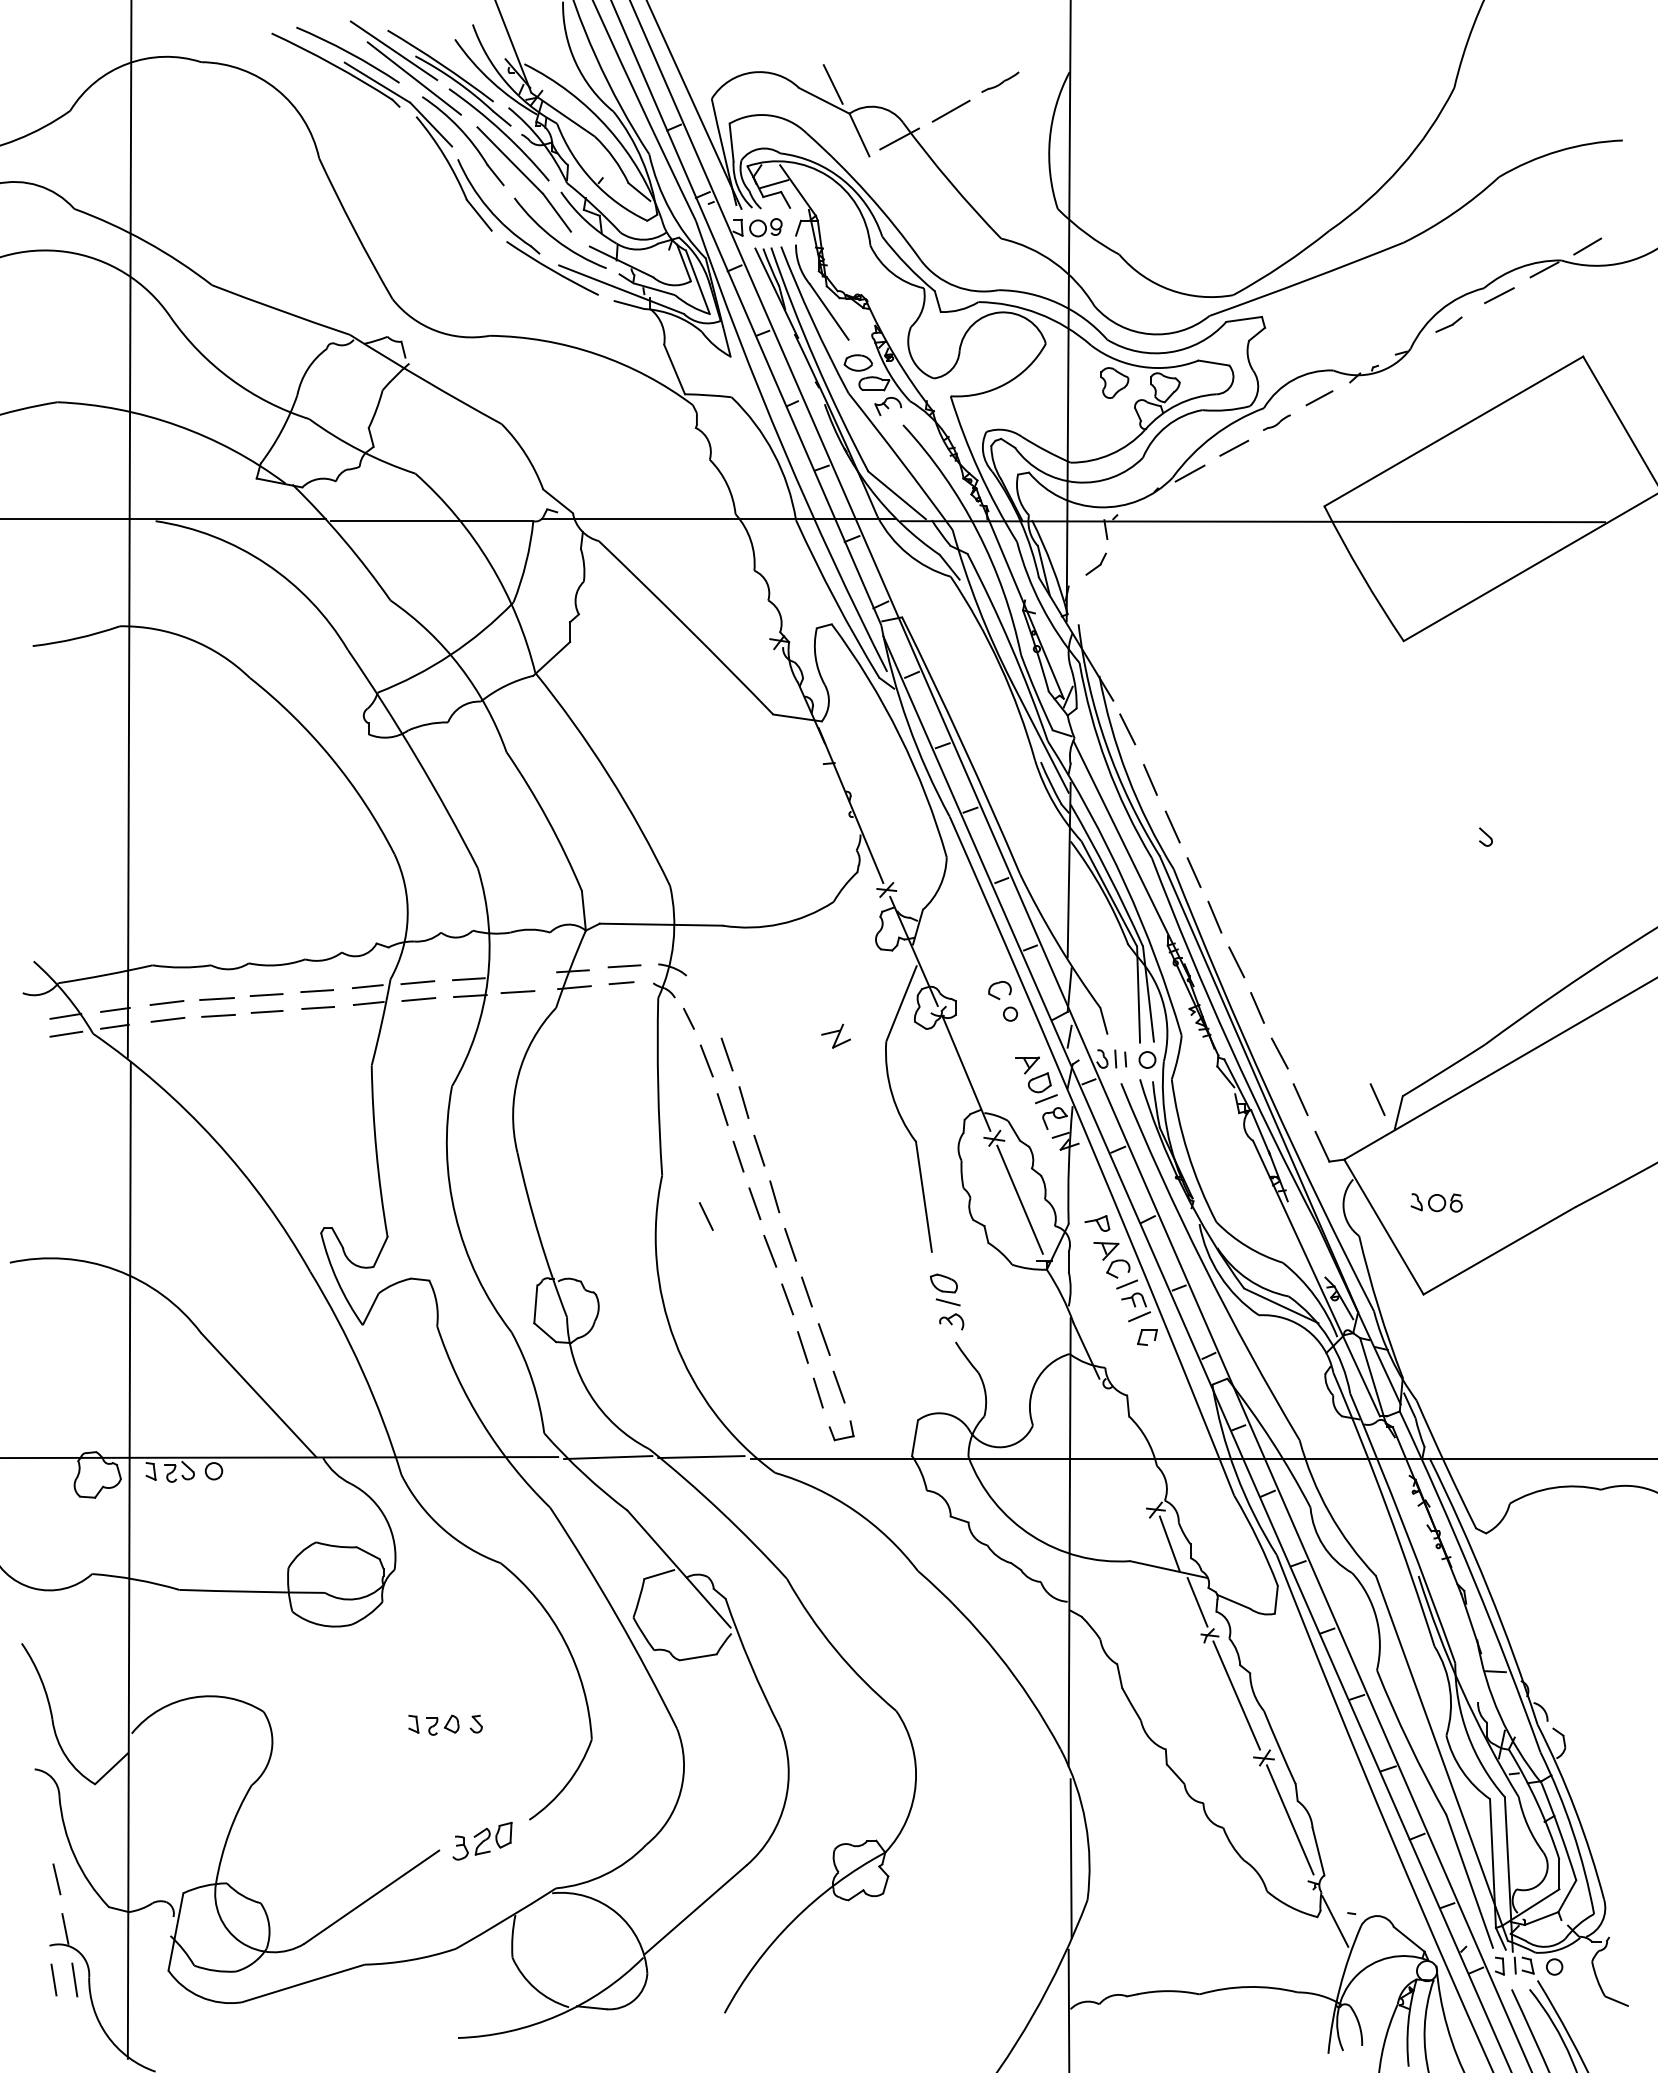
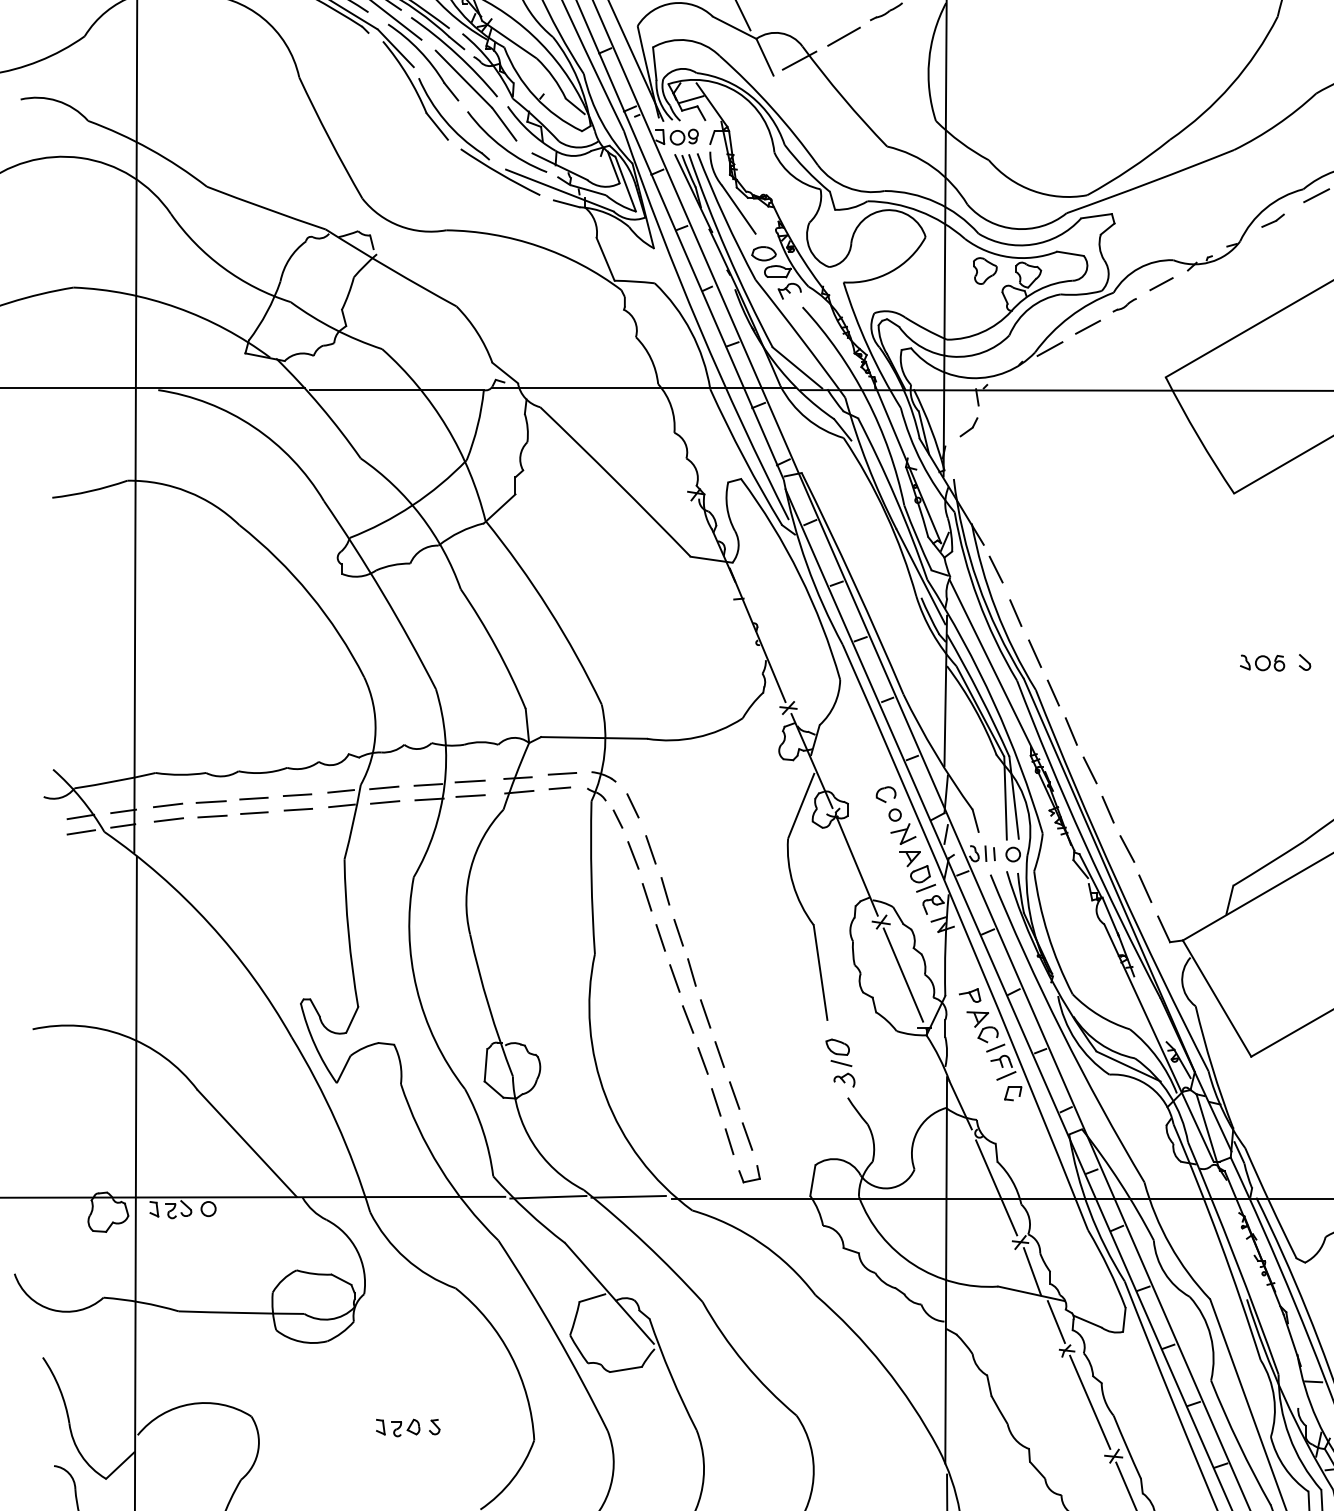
line: (517, 975) -> (470, 781), added
part: (835, 1035) -> (902, 833), moved
line: (1377, 1099) -> (1211, 888), removed
part: (1436, 1202) -> (1262, 662), moved
line: (705, 1216) -> (632, 805), moved
line: (1127, 1446) -> (996, 1187), added

